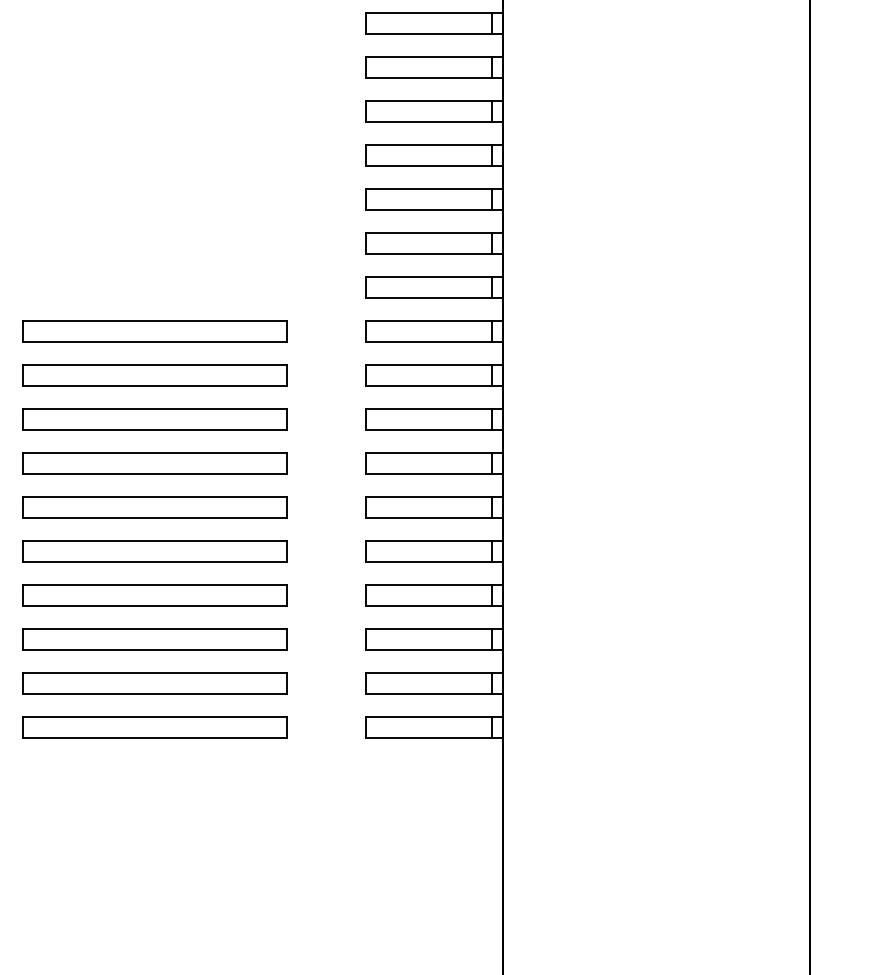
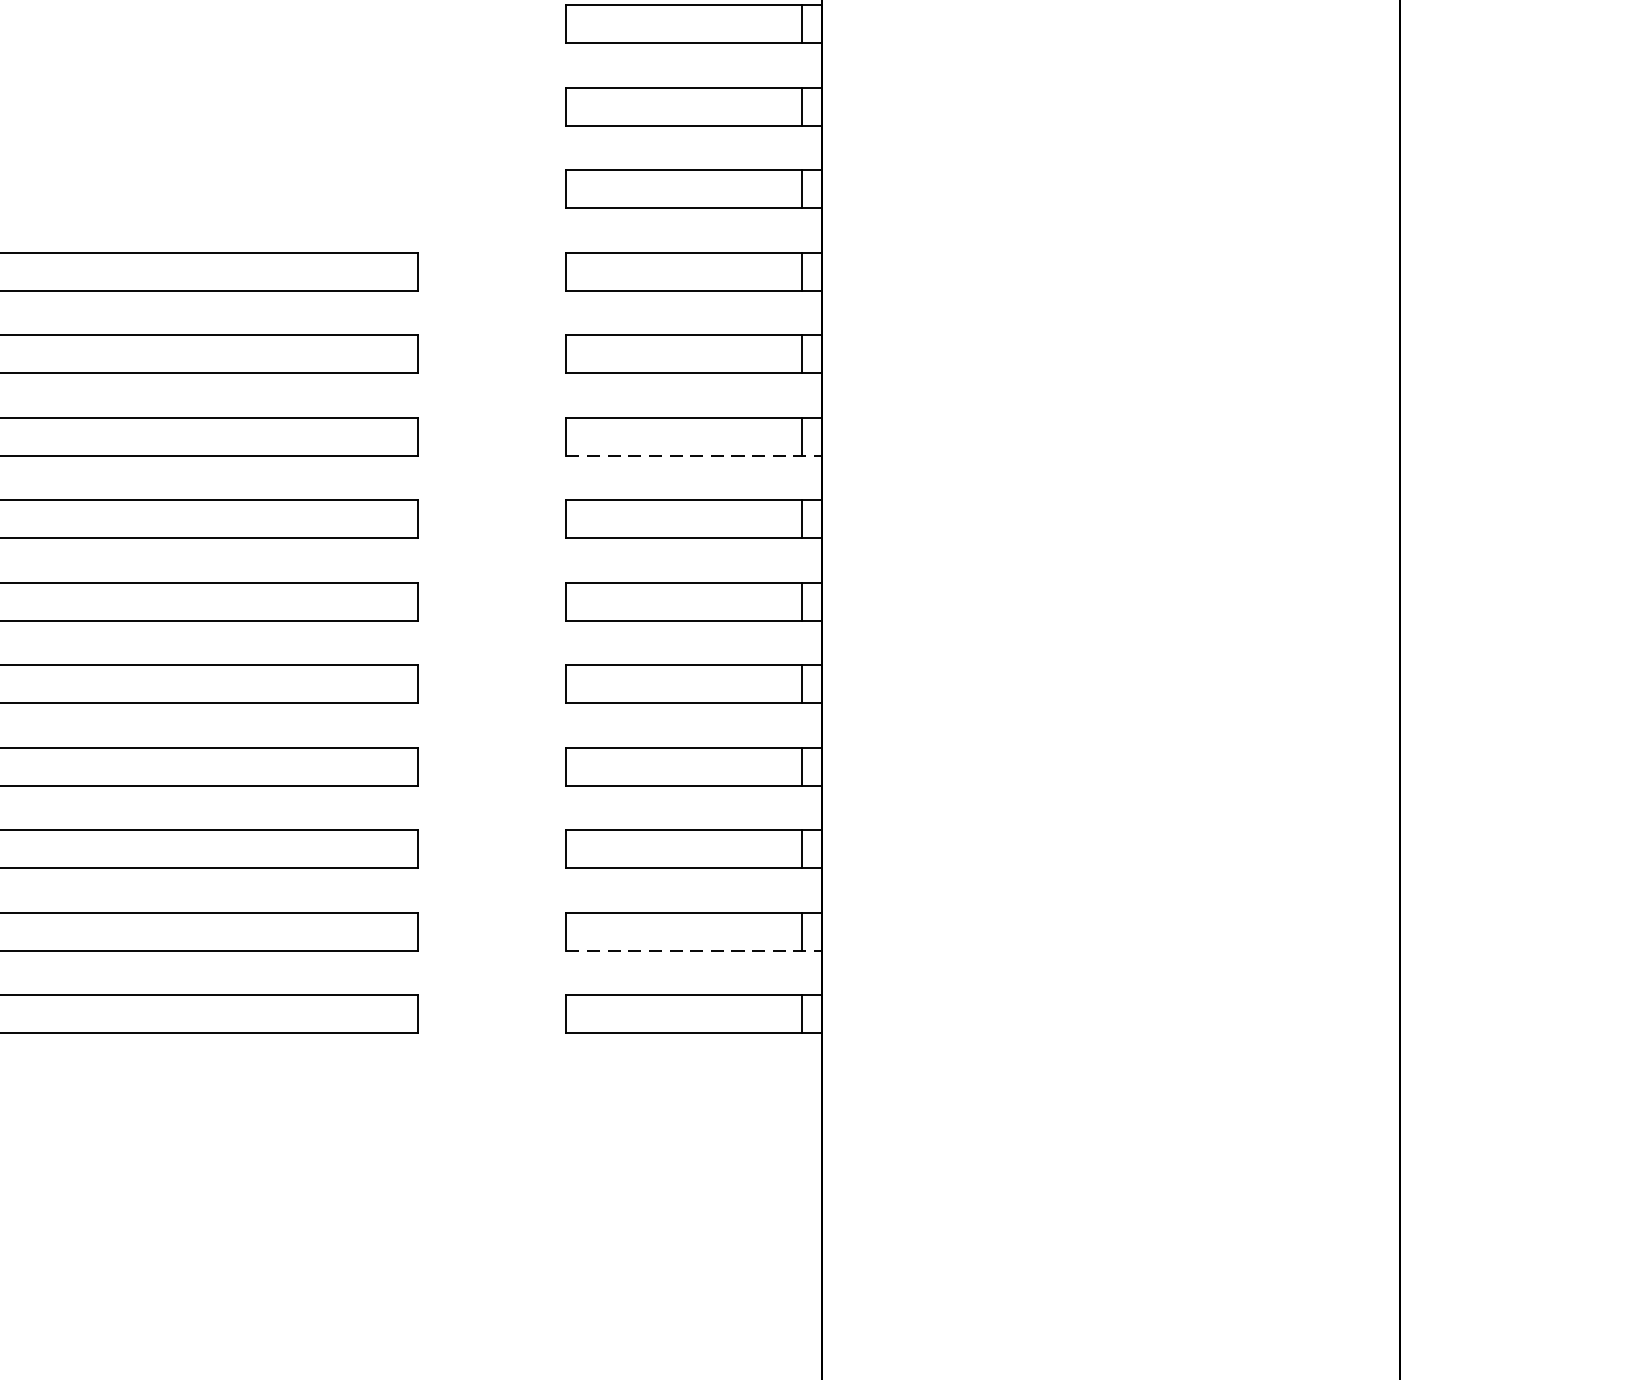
line: (434, 429) -> (694, 455), solid -> dashed
line: (434, 693) -> (694, 950), solid -> dashed

